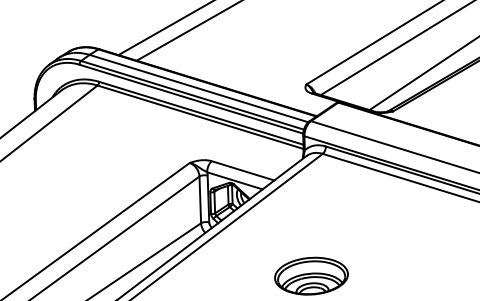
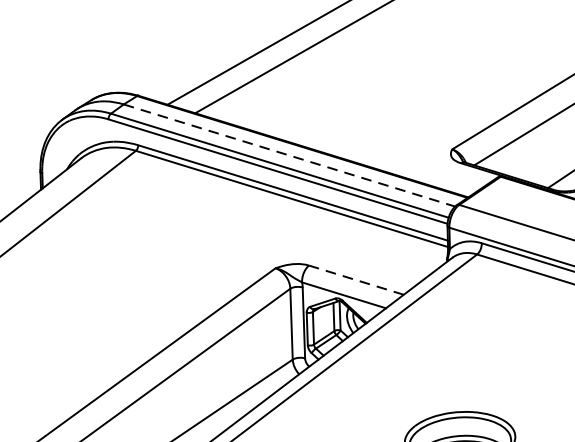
line: (199, 88) -> (290, 155), solid -> dashed
line: (243, 170) -> (357, 279), solid -> dashed

